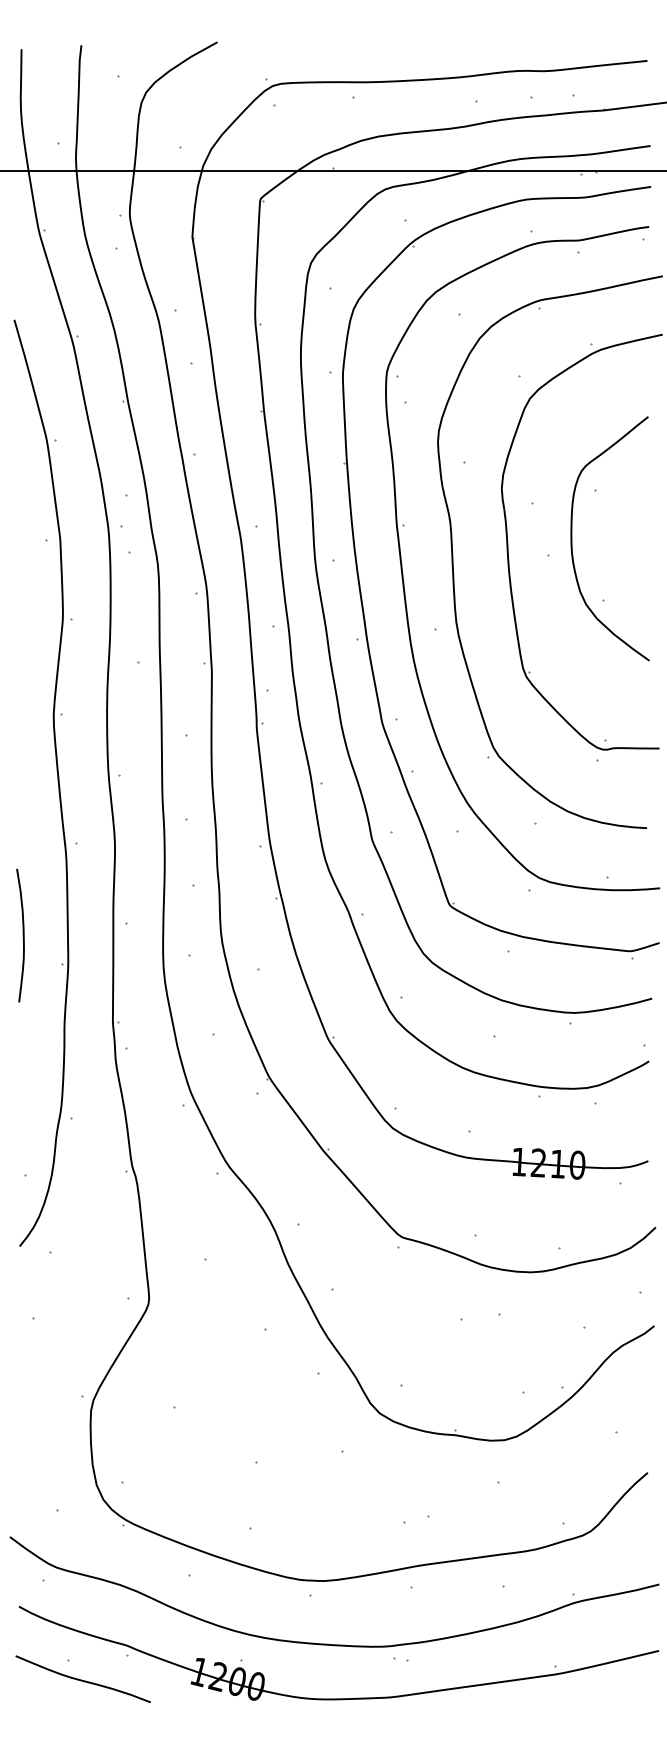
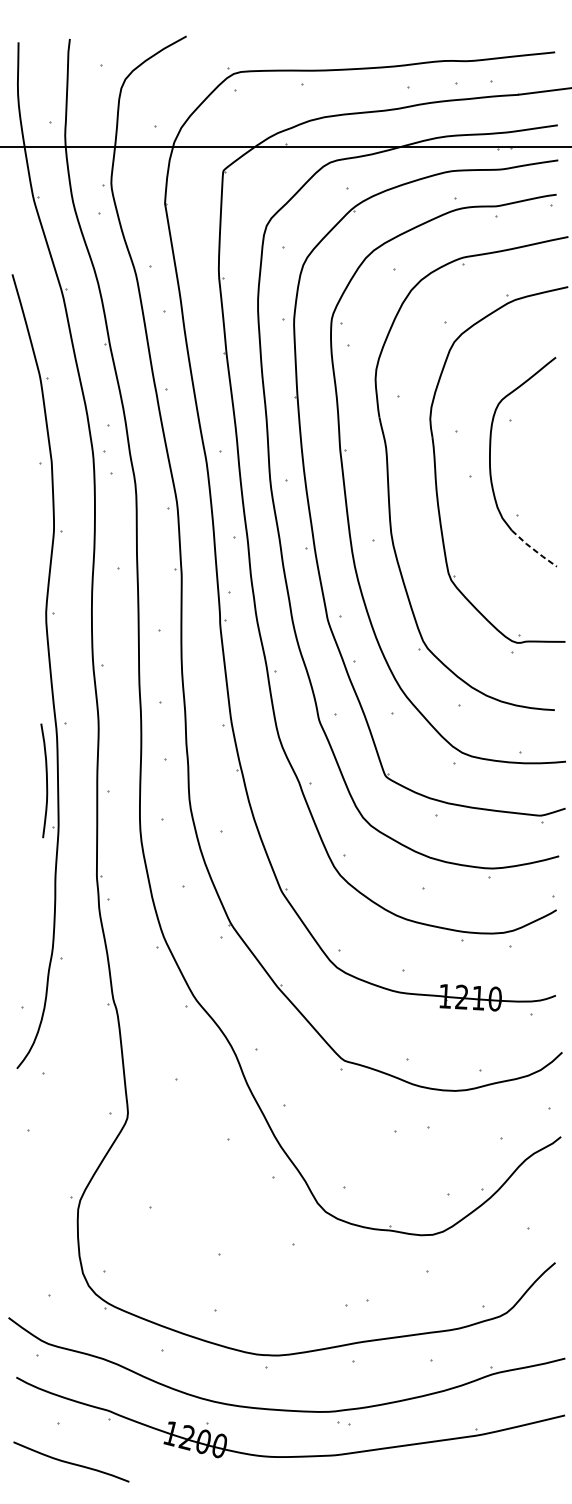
line: (623, 641) -> (534, 550), solid -> dashed
curve: (22, 935) -> (45, 780), moved
curve: (82, 1679) -> (70, 1462), moved

